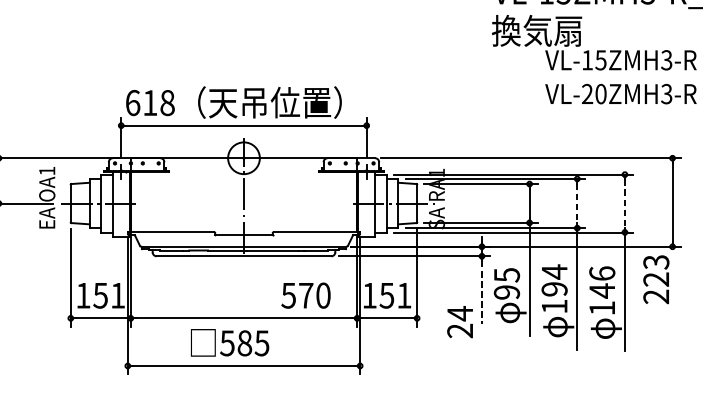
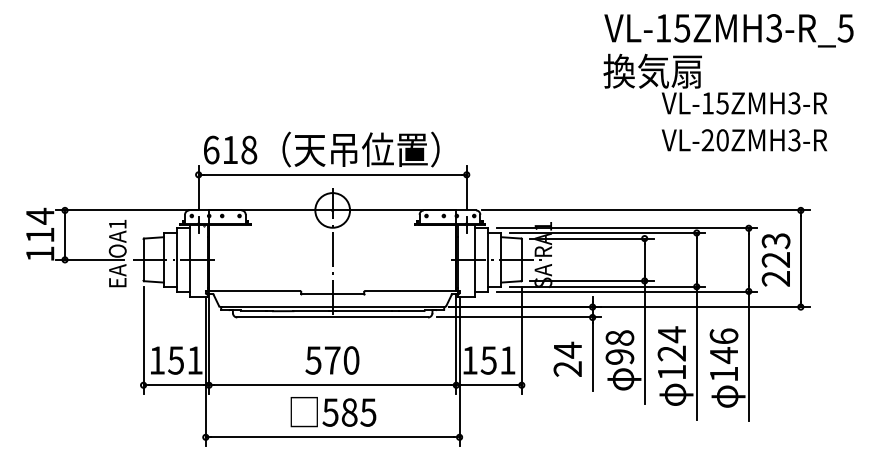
line: (577, 203) -> (696, 259), dashed -> solid
line: (624, 204) -> (748, 260), dashed -> solid
text: (506, 275) -> (619, 338), 95 -> 98
text: (655, 279) -> (775, 259), moved
text: (555, 289) -> (672, 353), 194 -> 124
line: (481, 292) -> (592, 357), dashed -> solid
text: (306, 295) -> (332, 360), moved
text: (459, 321) -> (567, 358), moved
text: (230, 343) -> (333, 412), moved

